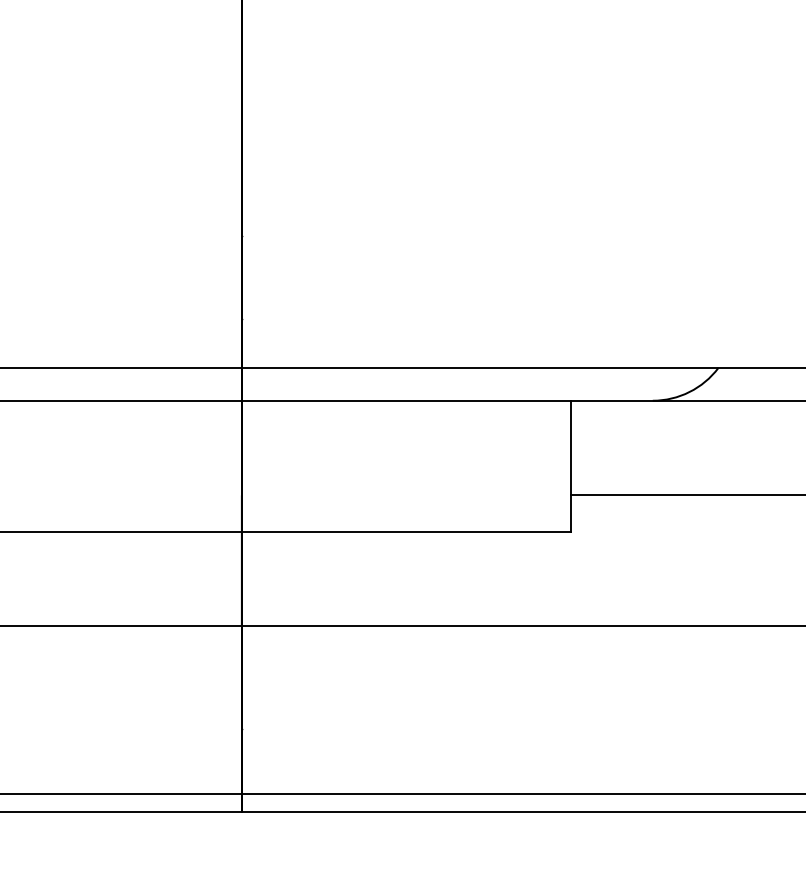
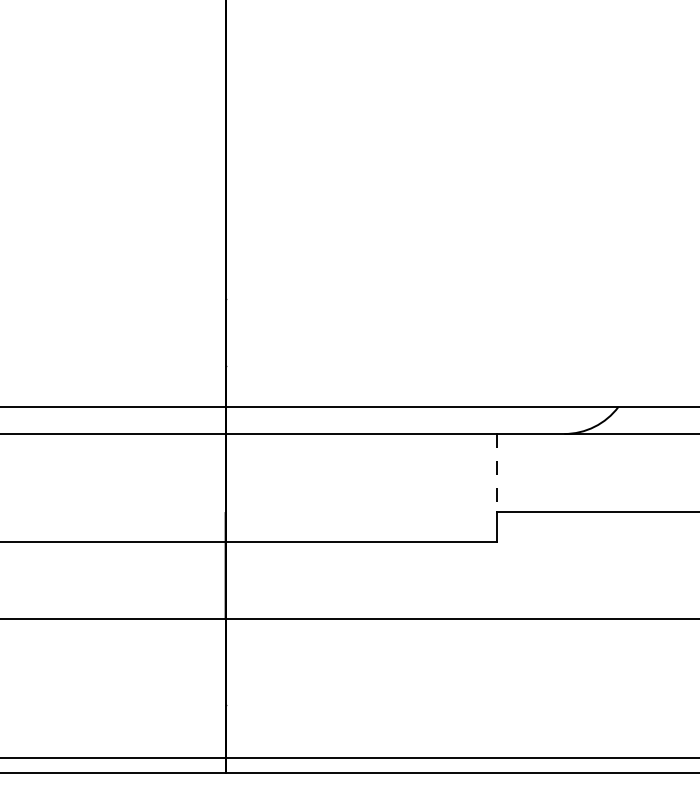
line: (570, 448) -> (496, 473), solid -> dashed

